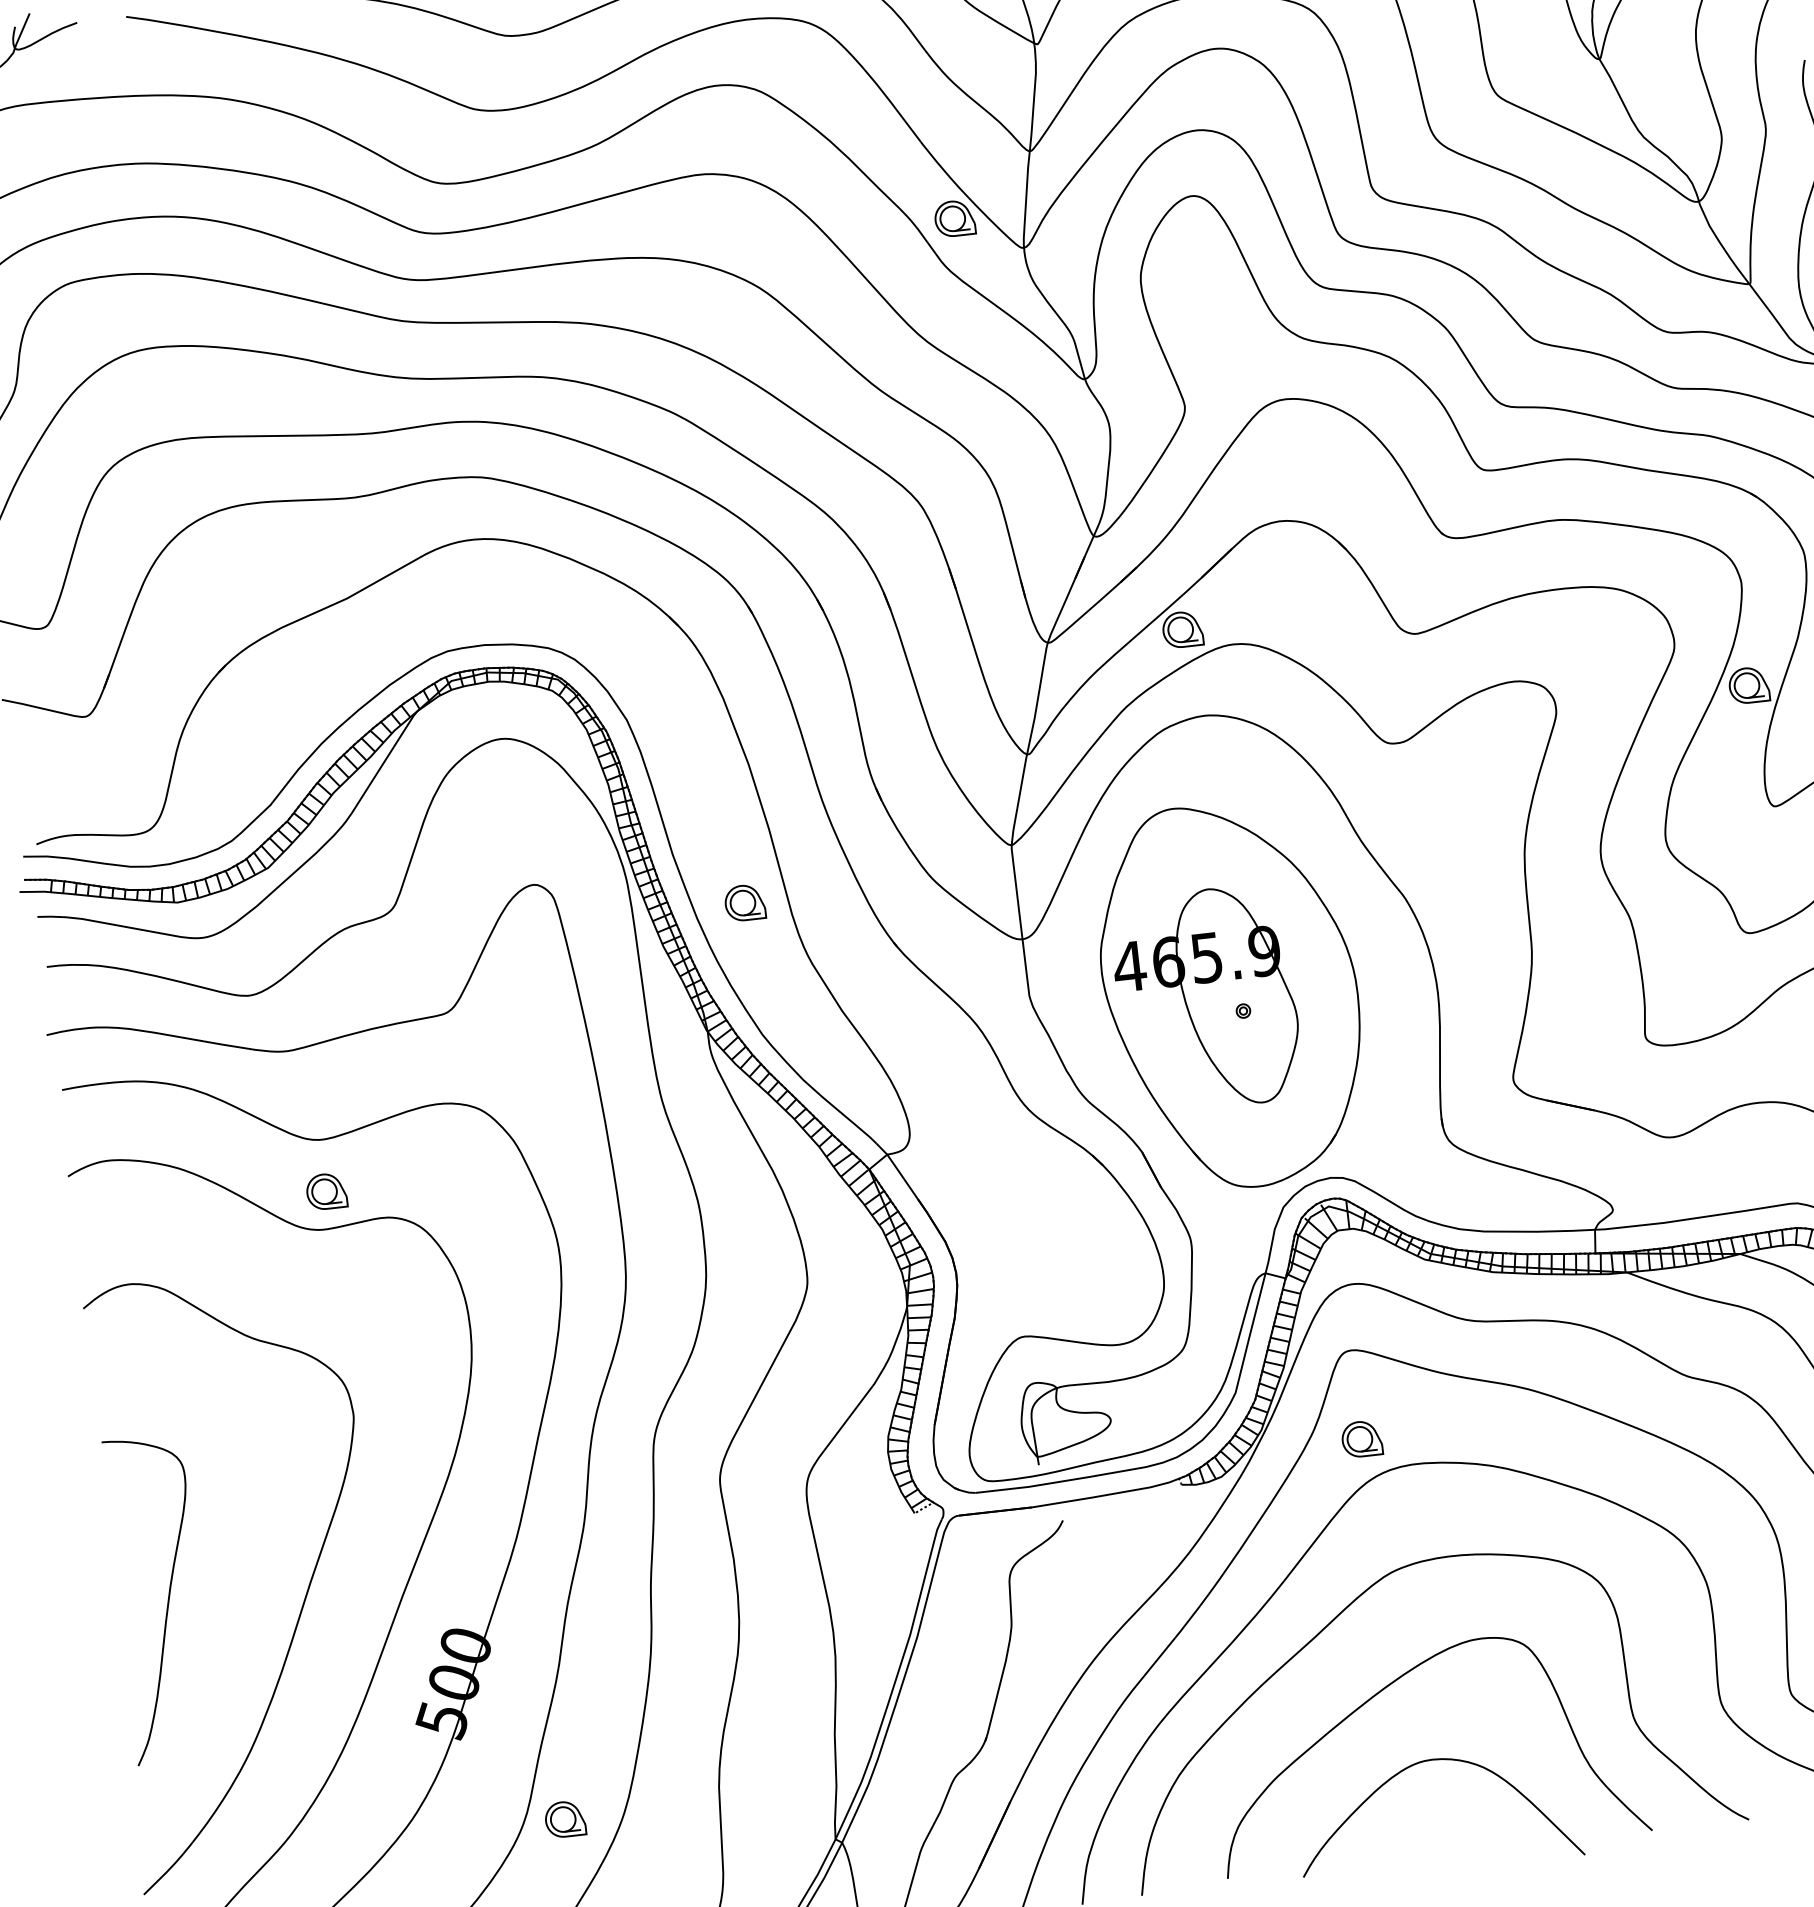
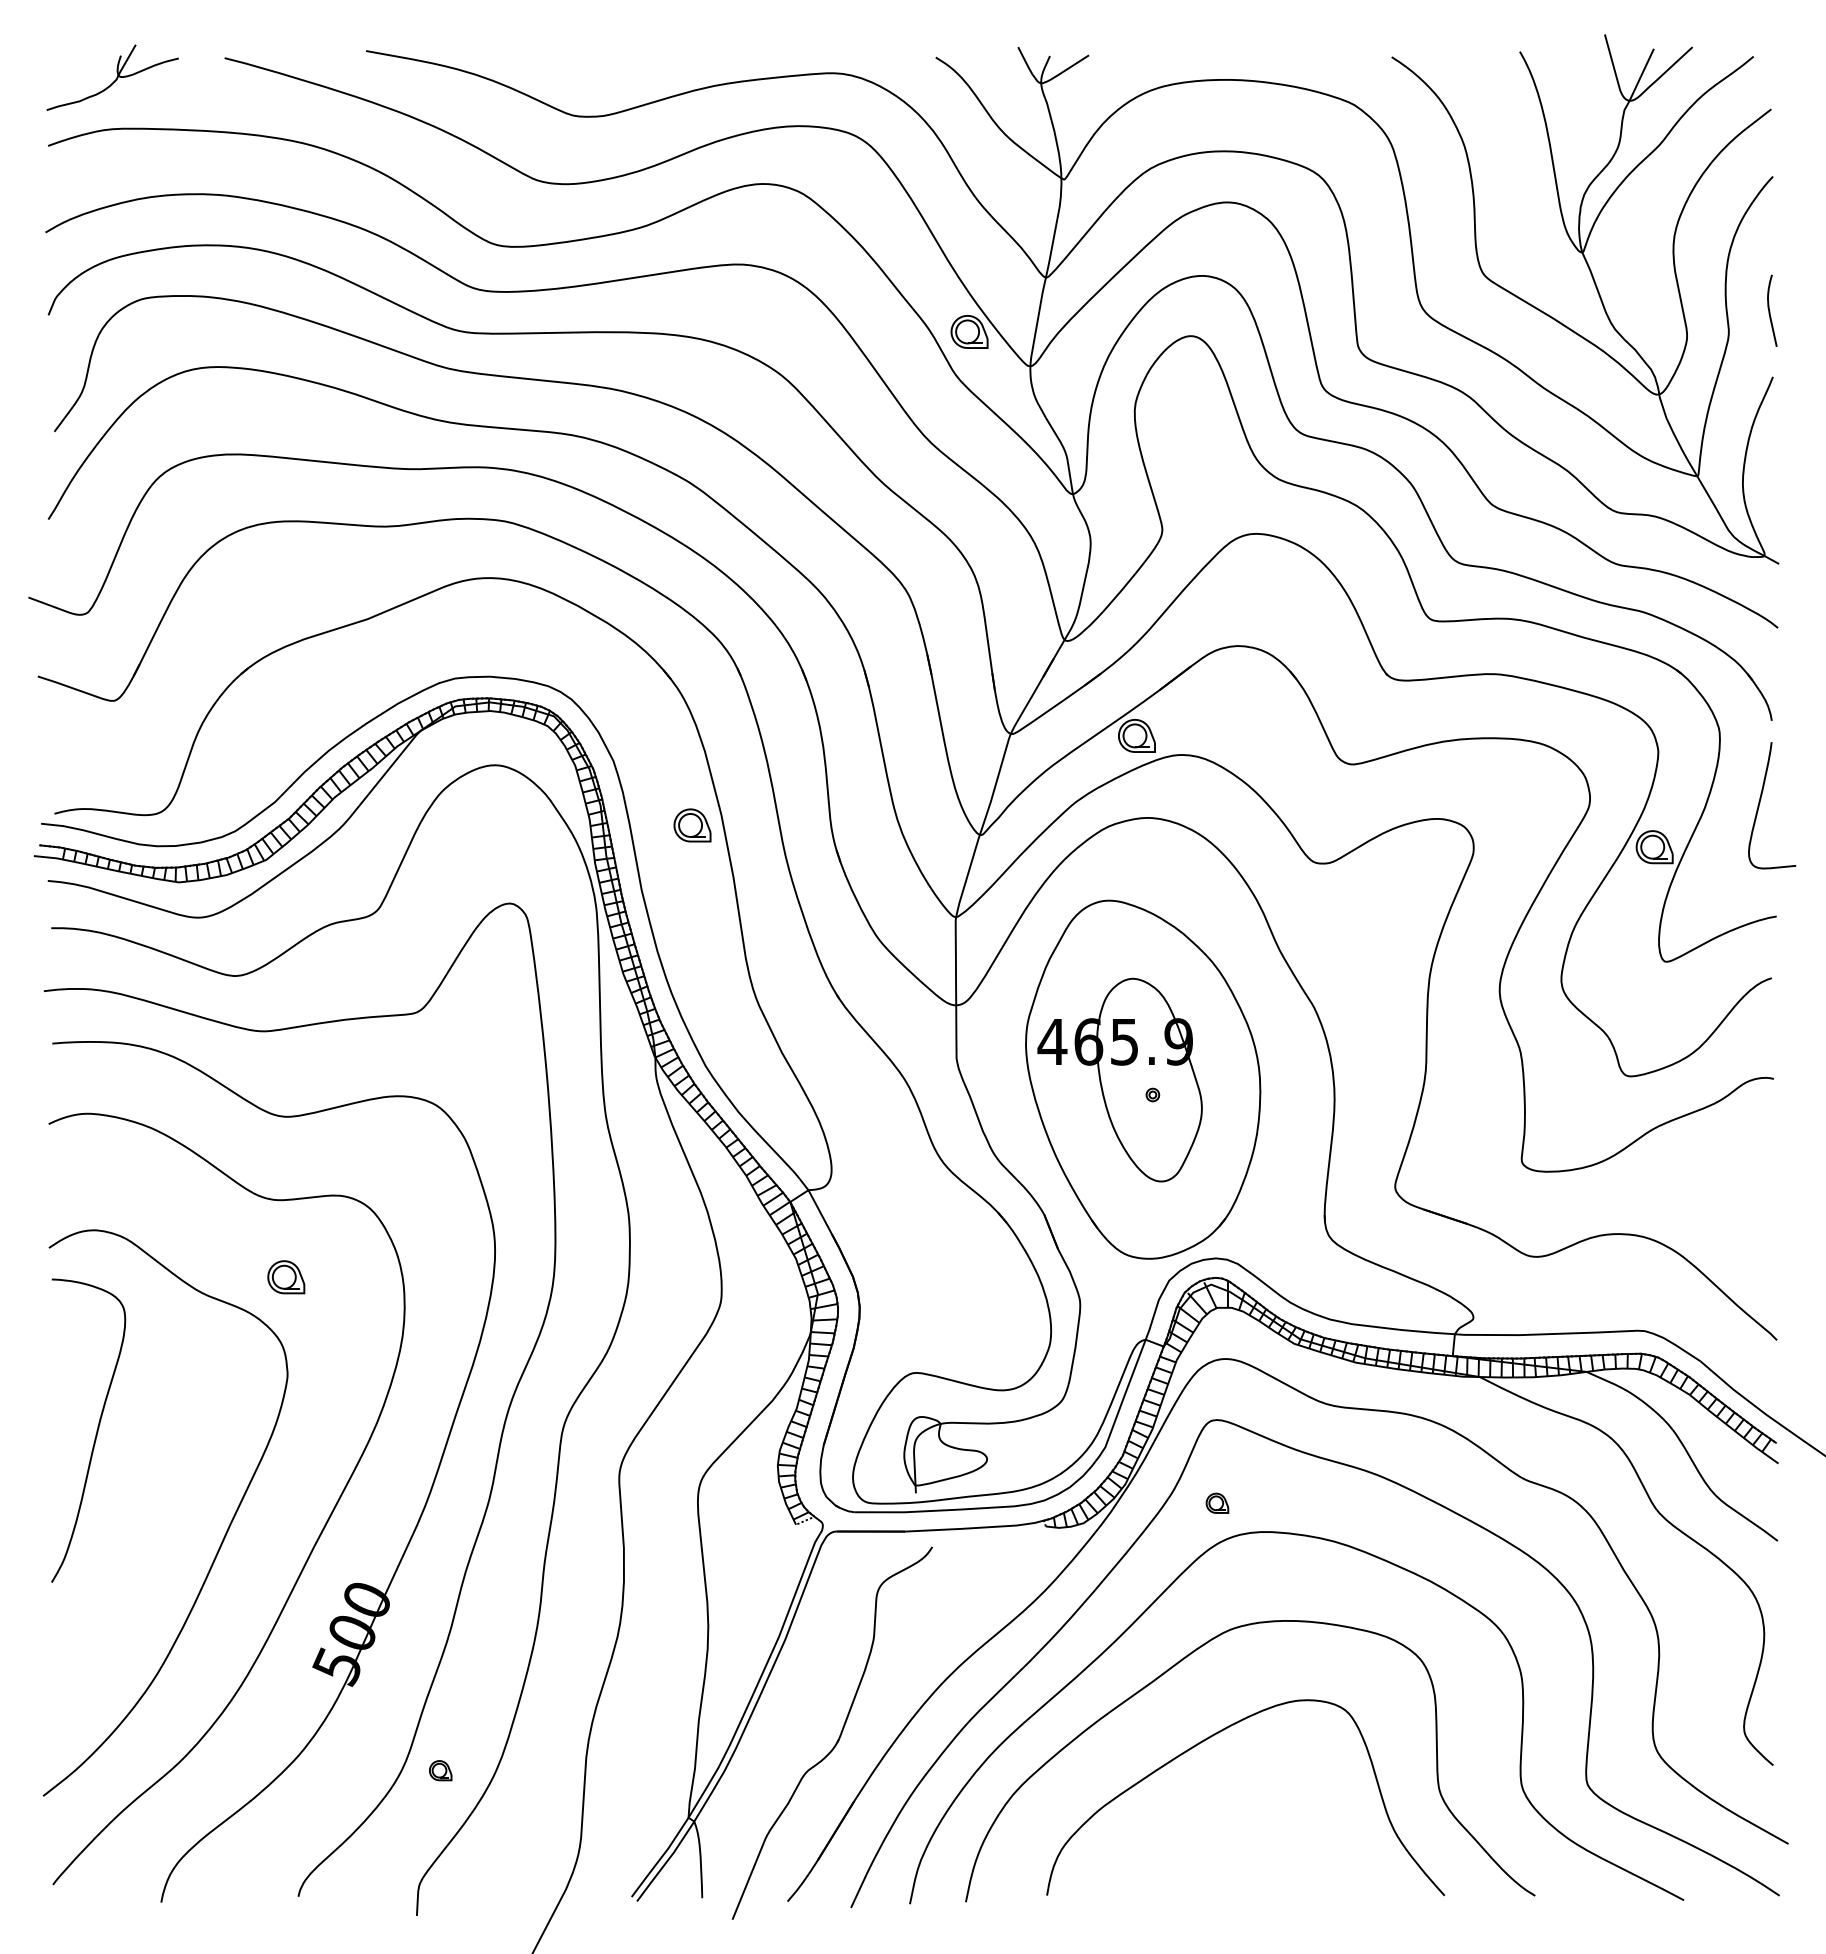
part: (745, 902) -> (692, 825), moved
part: (326, 1191) -> (286, 1277), moved
part: (1362, 1439) -> (1217, 1503), size x0.6
curve: (167, 1598) -> (96, 1430), moved
curve: (1429, 1761) -> (1245, 1808), removed
part: (564, 1819) -> (440, 1770), size x0.6

